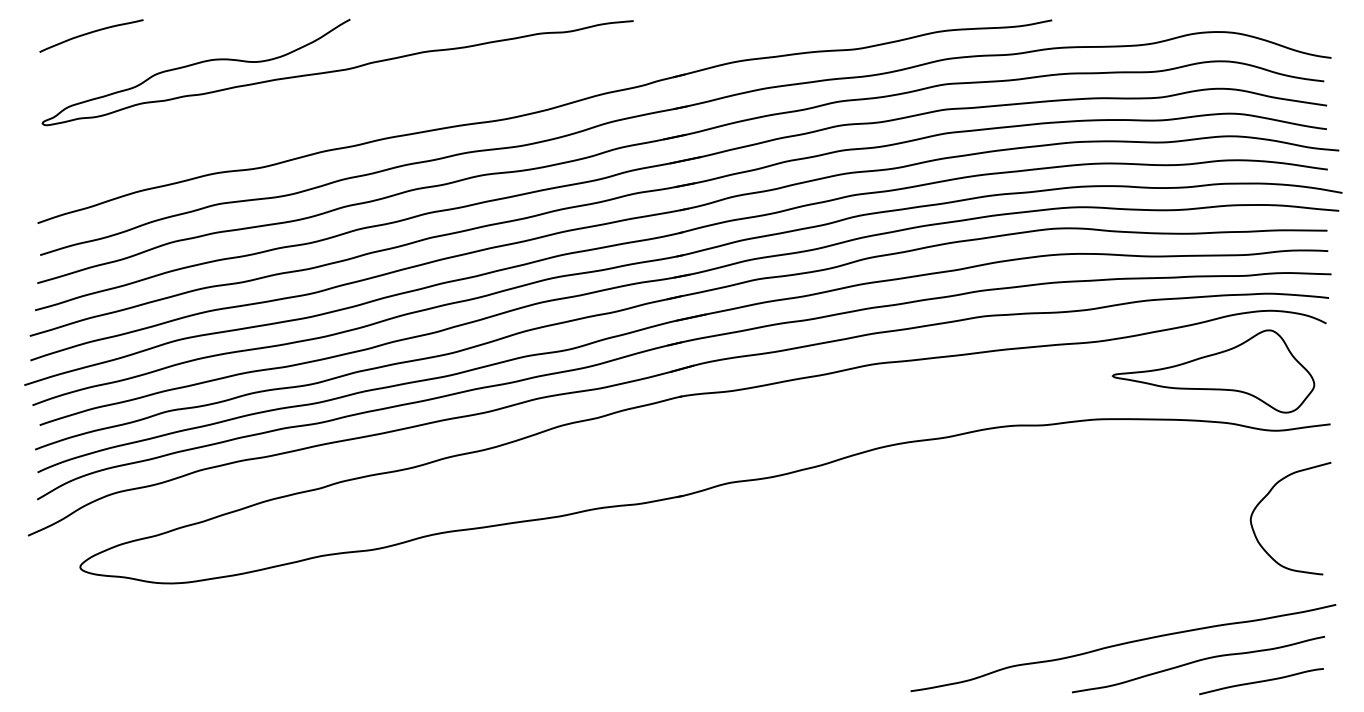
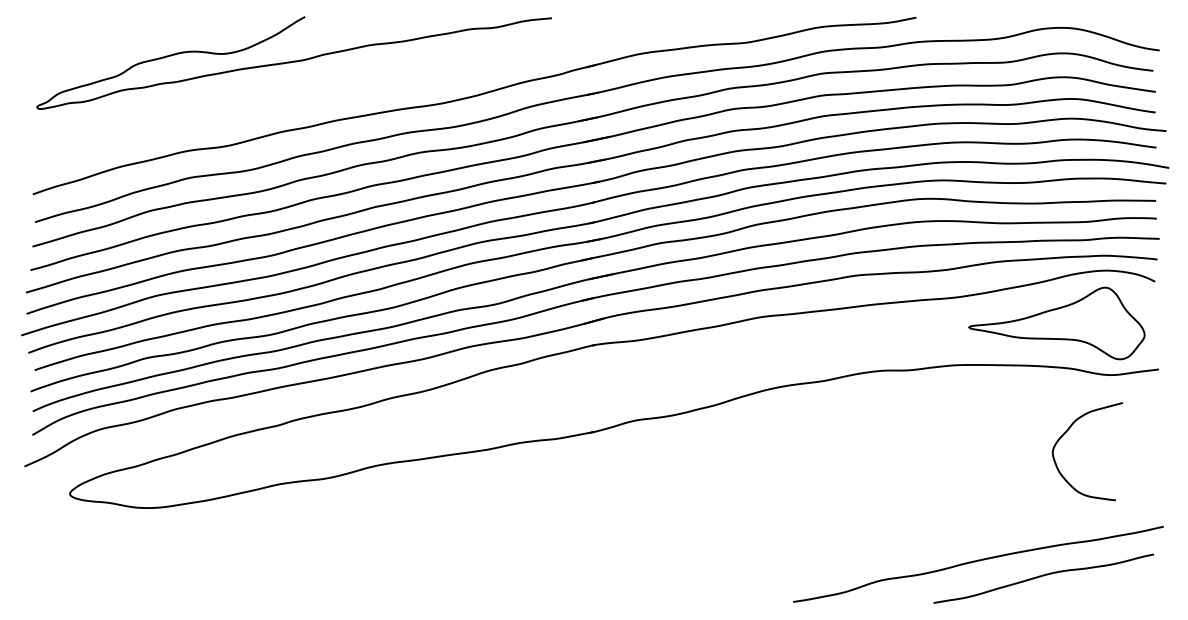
curve: (91, 33) -> (79, 29), removed
curve: (1267, 495) -> (1067, 431), moved
curve: (1261, 681) -> (1098, 593), removed

